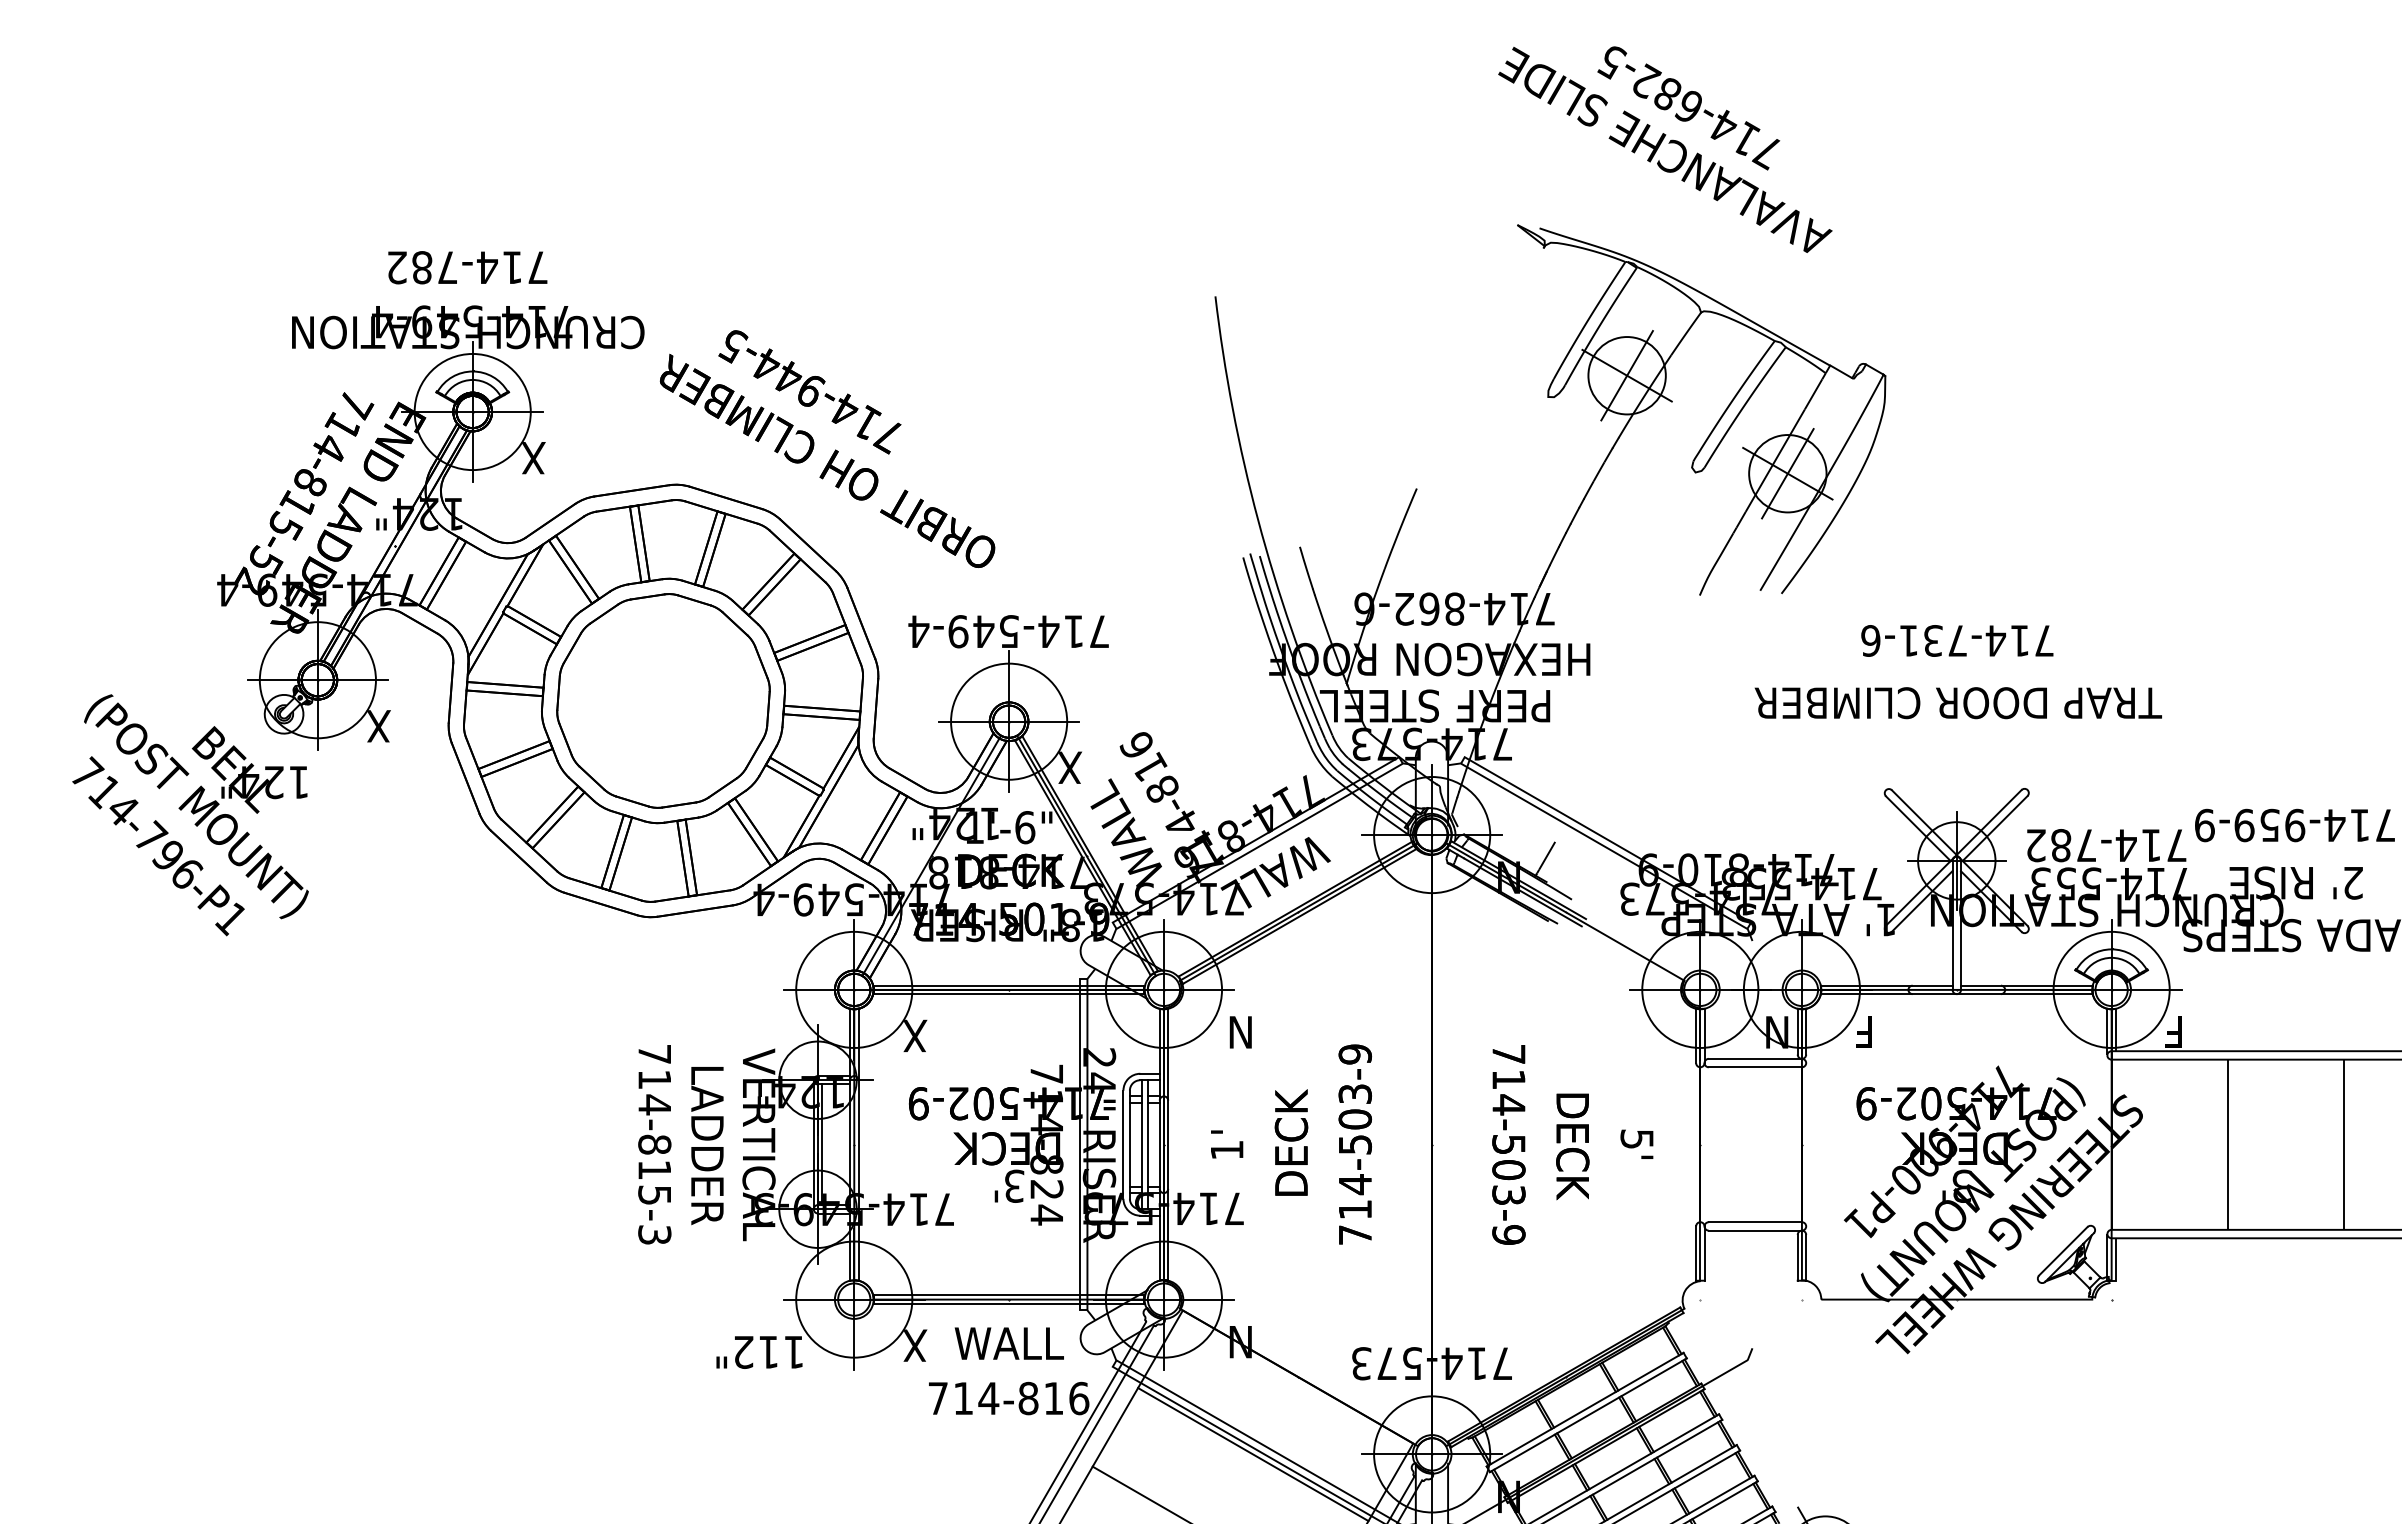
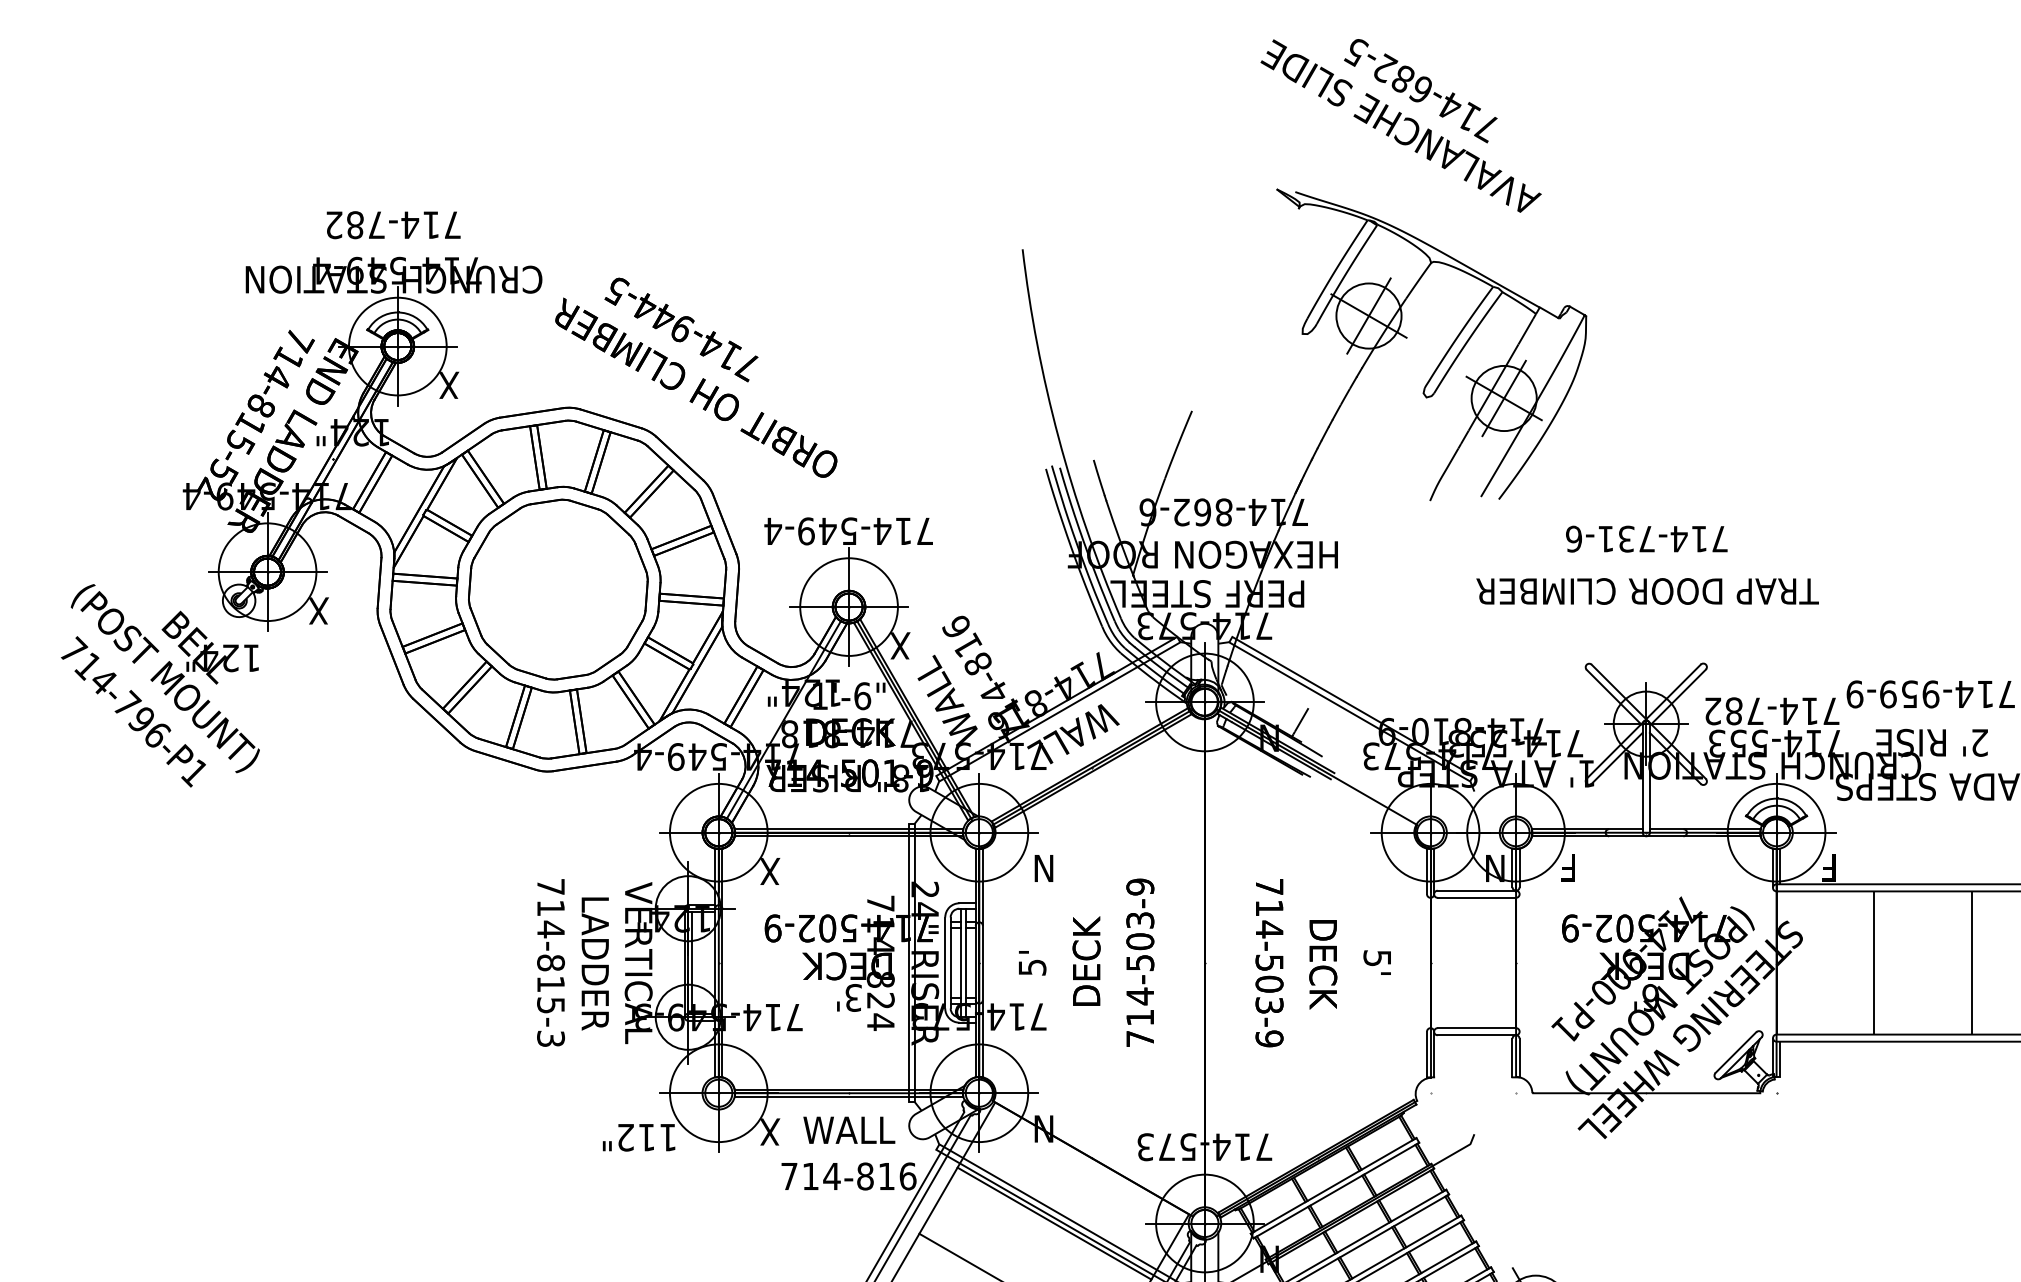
text: (1227, 1150) -> (1032, 967), 1' -> 5'
text: (1961, 1185) -> (1650, 997), 3' -> 6'

